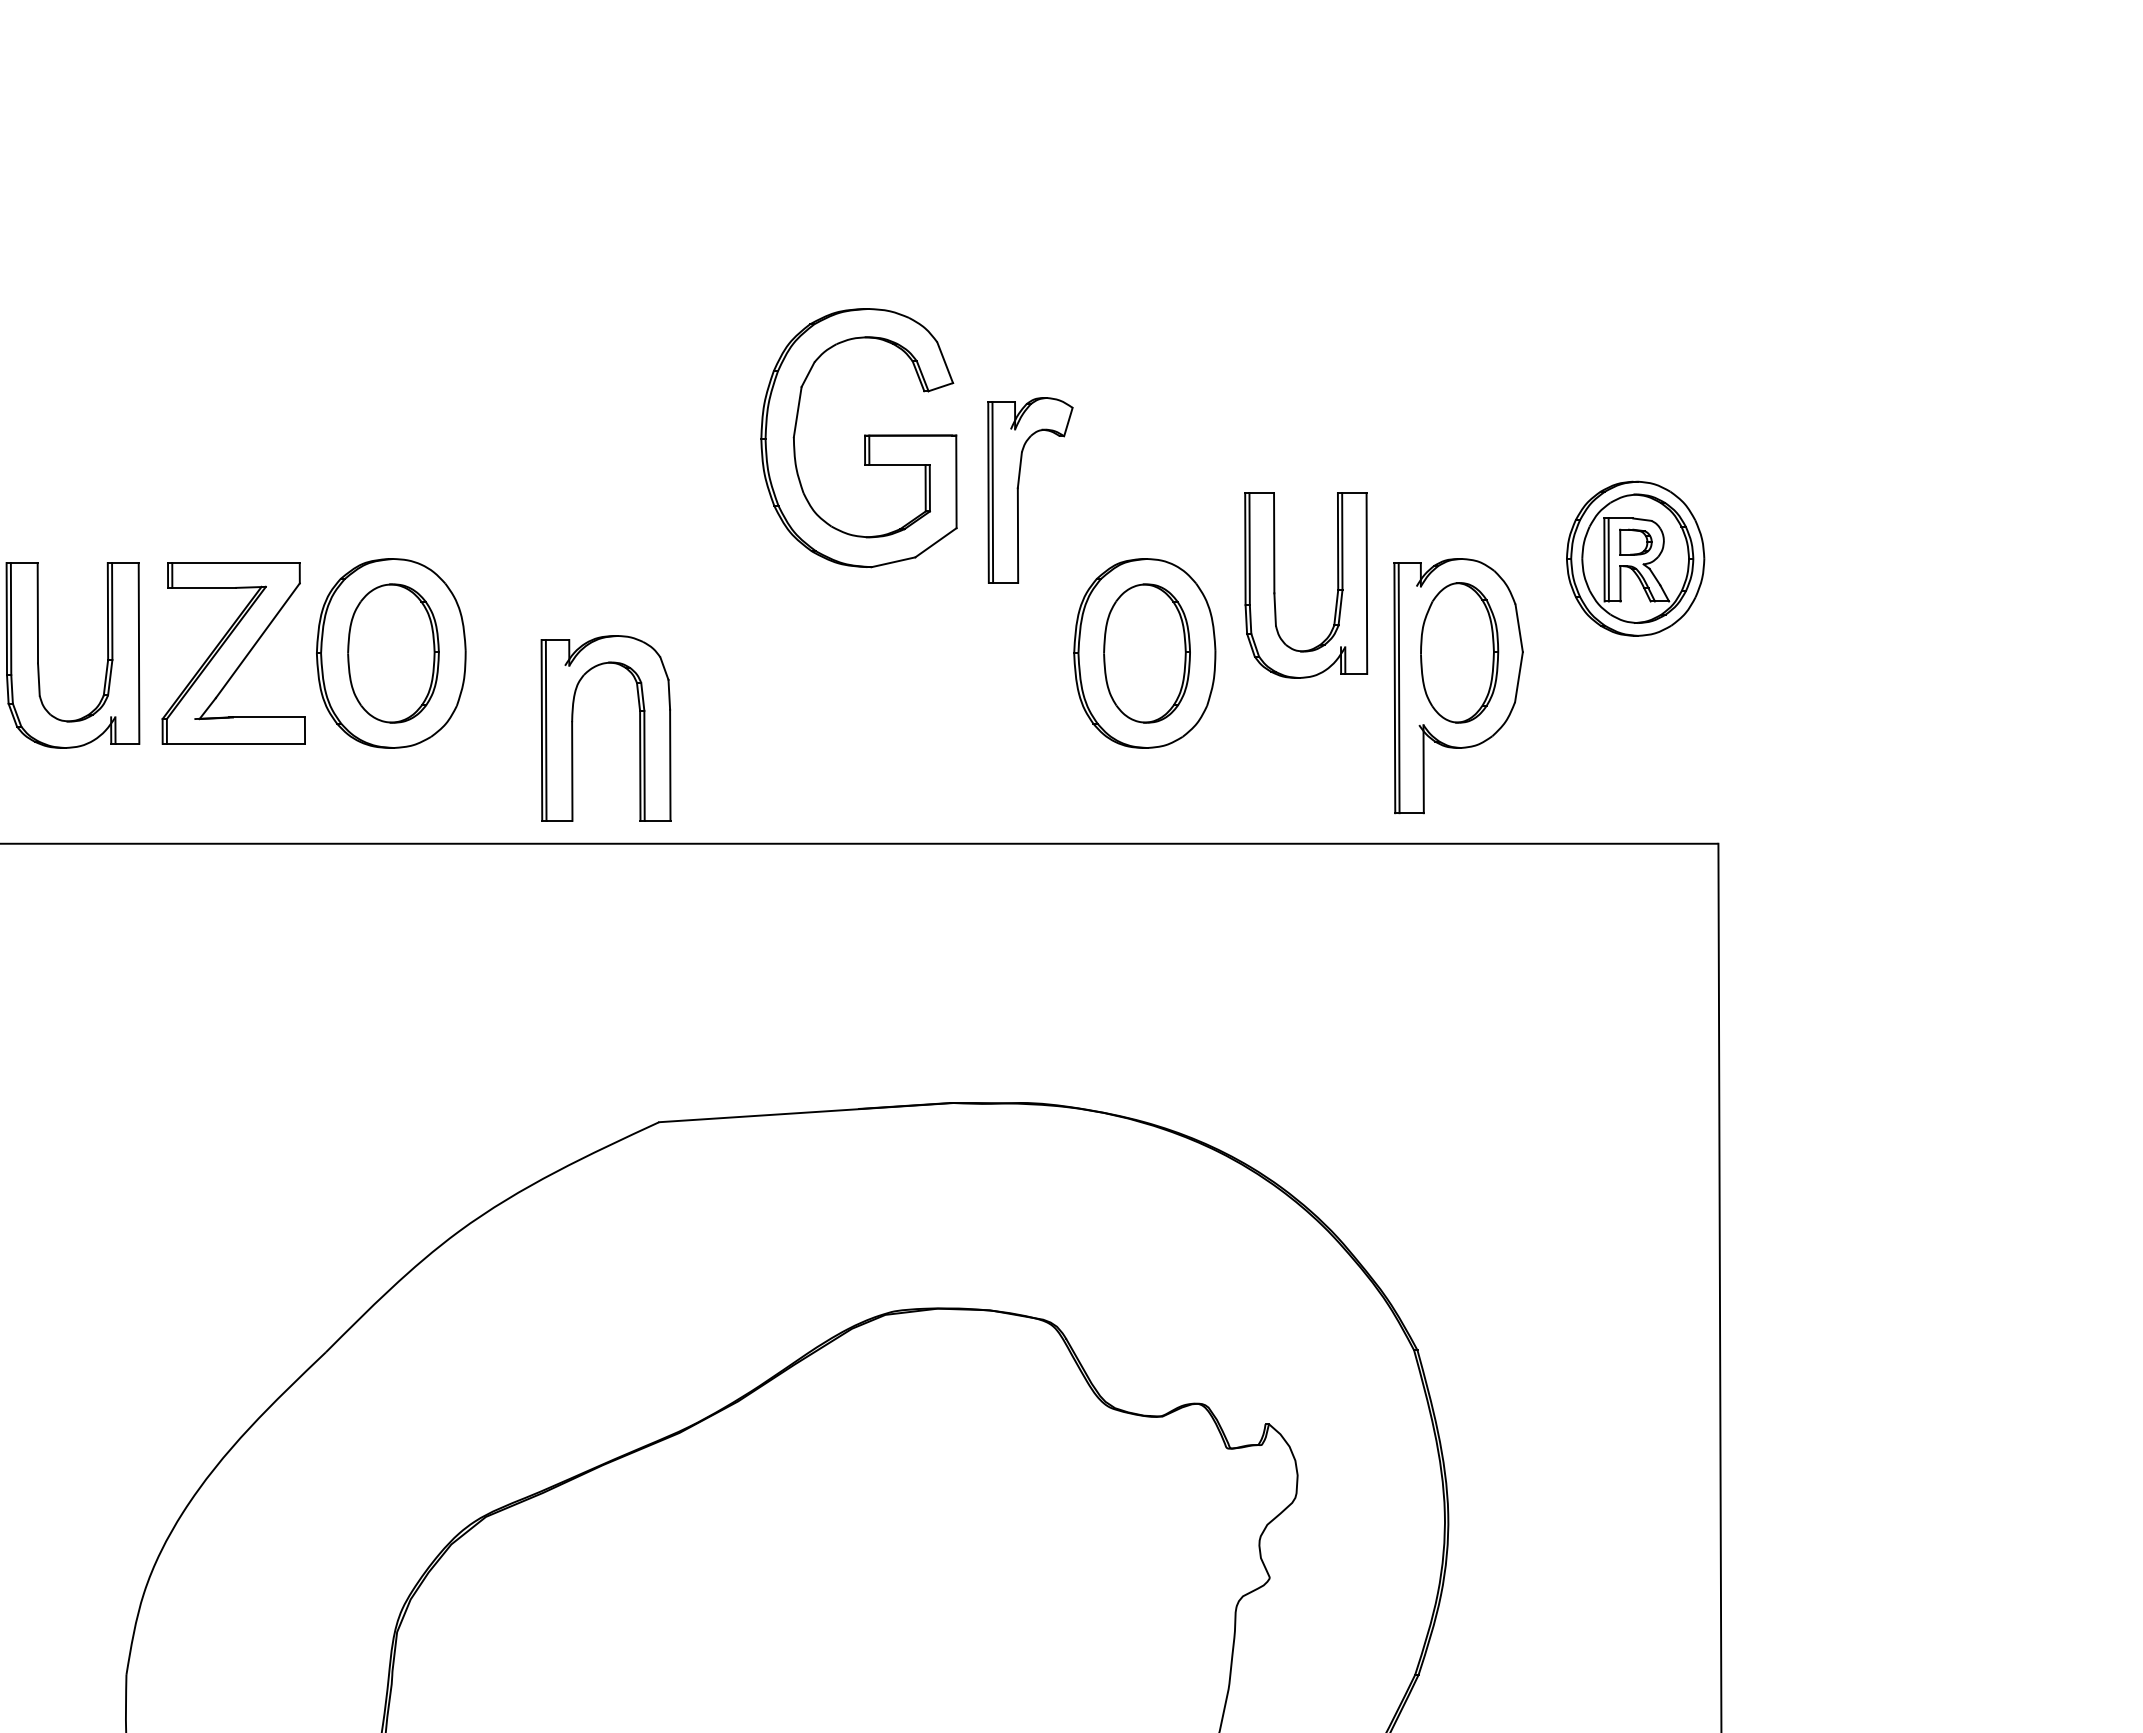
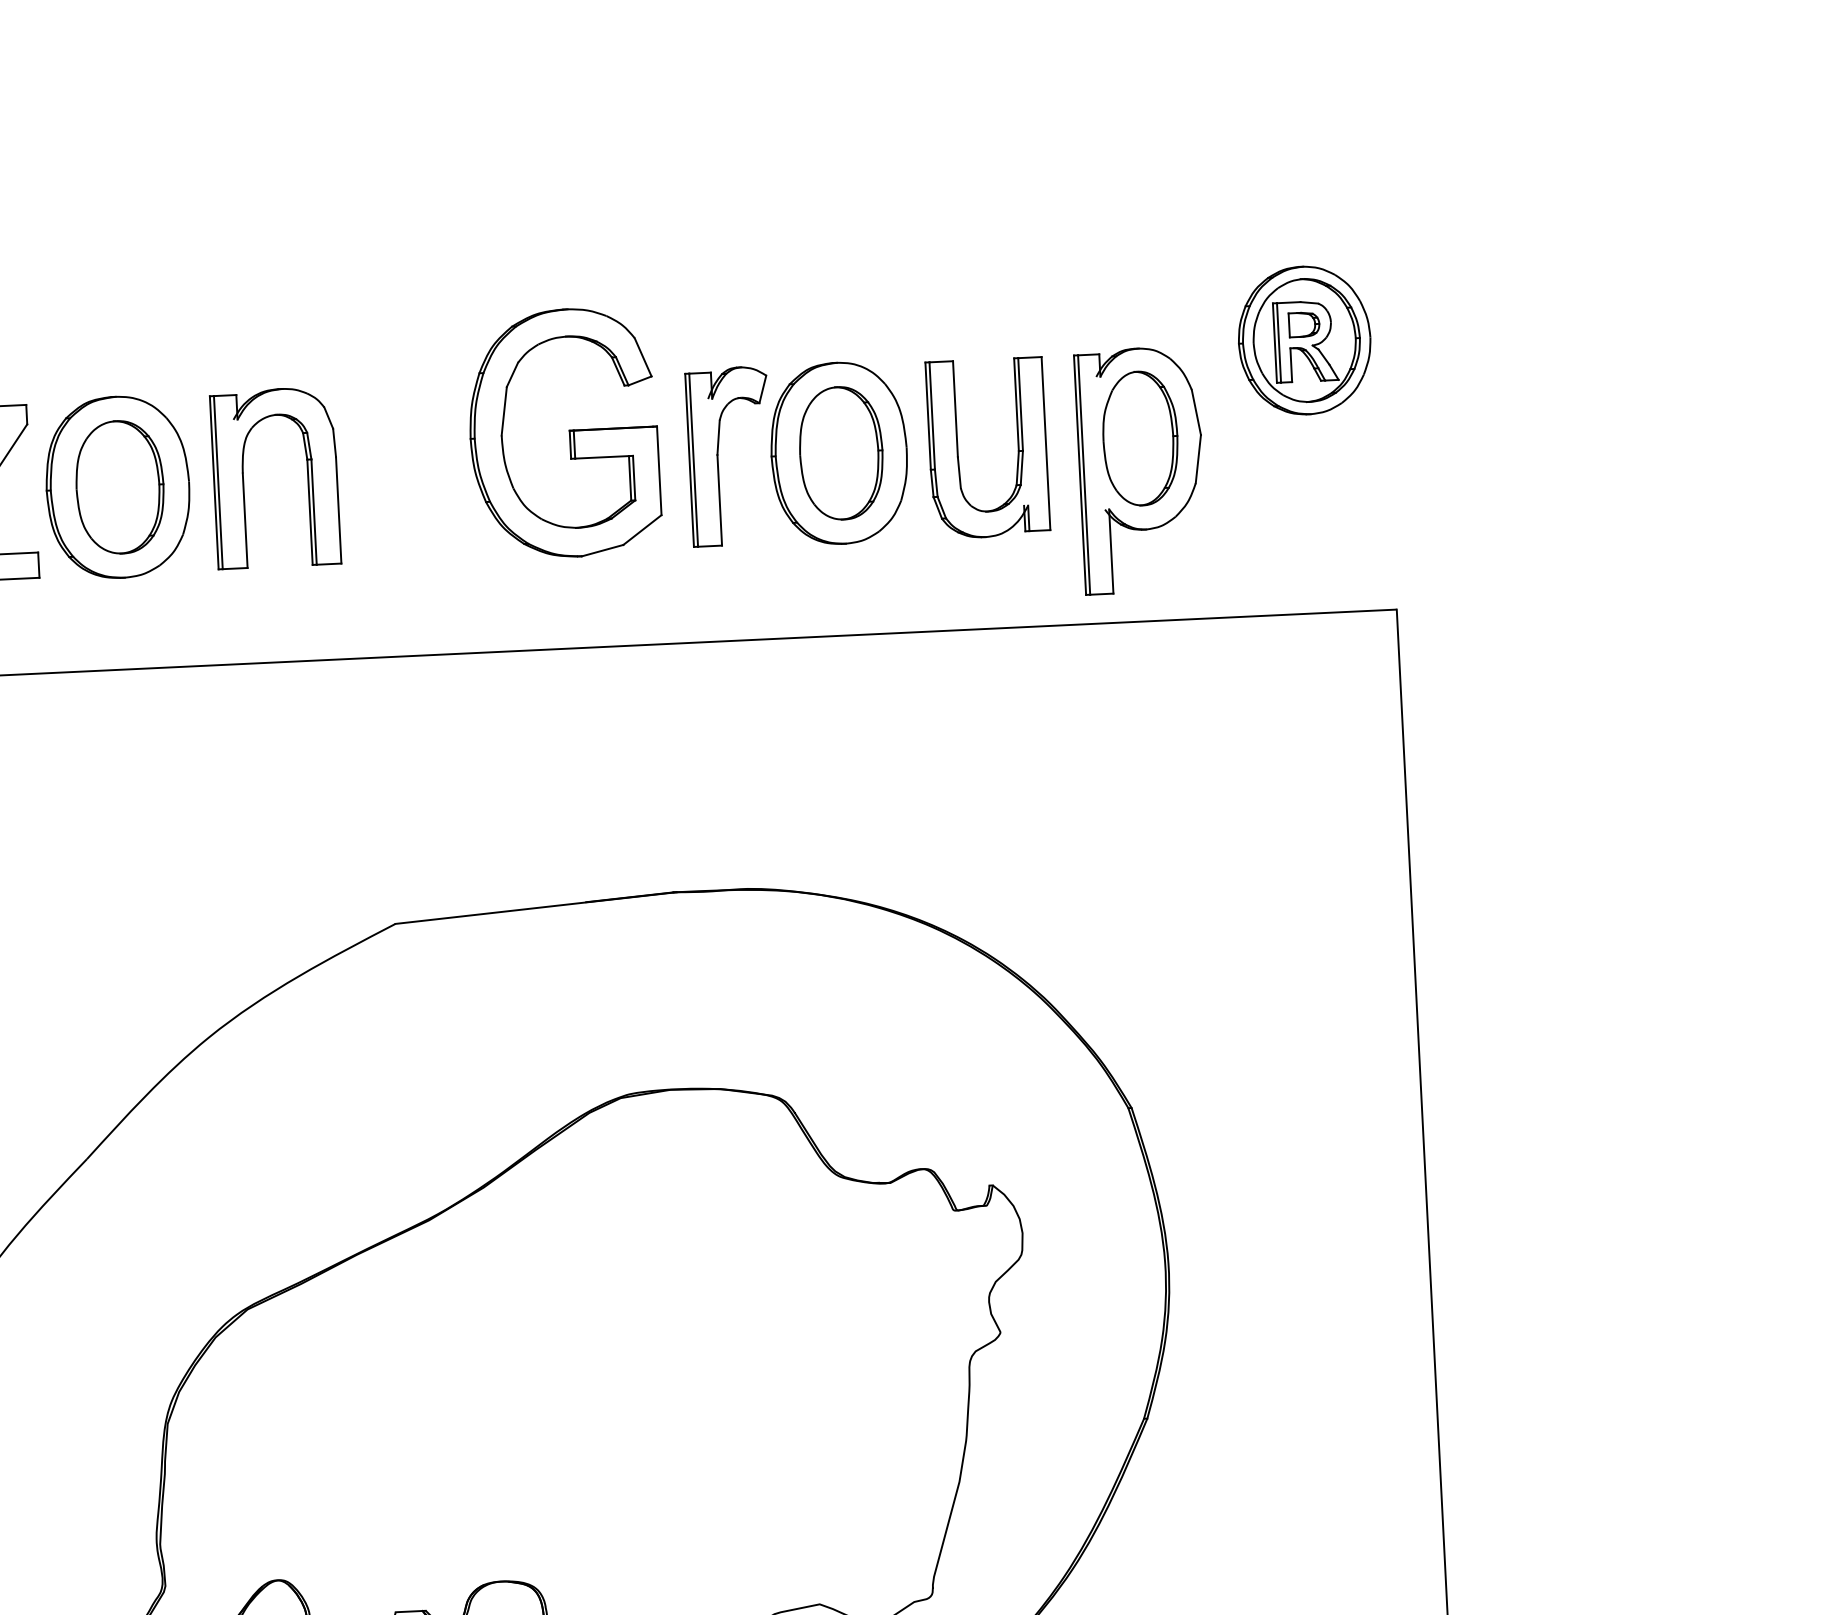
part: (858, 438) -> (563, 433), moved
part: (1018, 490) -> (718, 457), moved
part: (1275, 585) -> (958, 449), moved
part: (573, 729) -> (244, 480), moved

